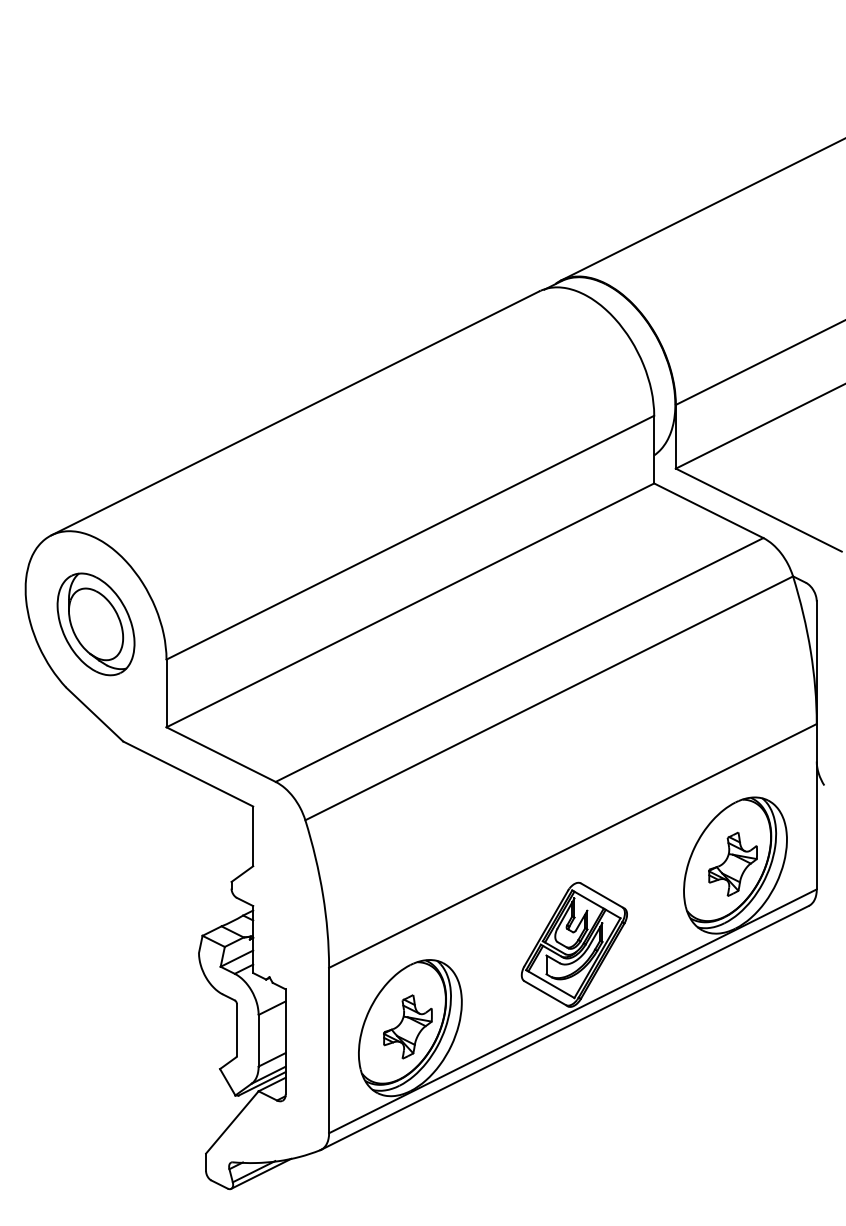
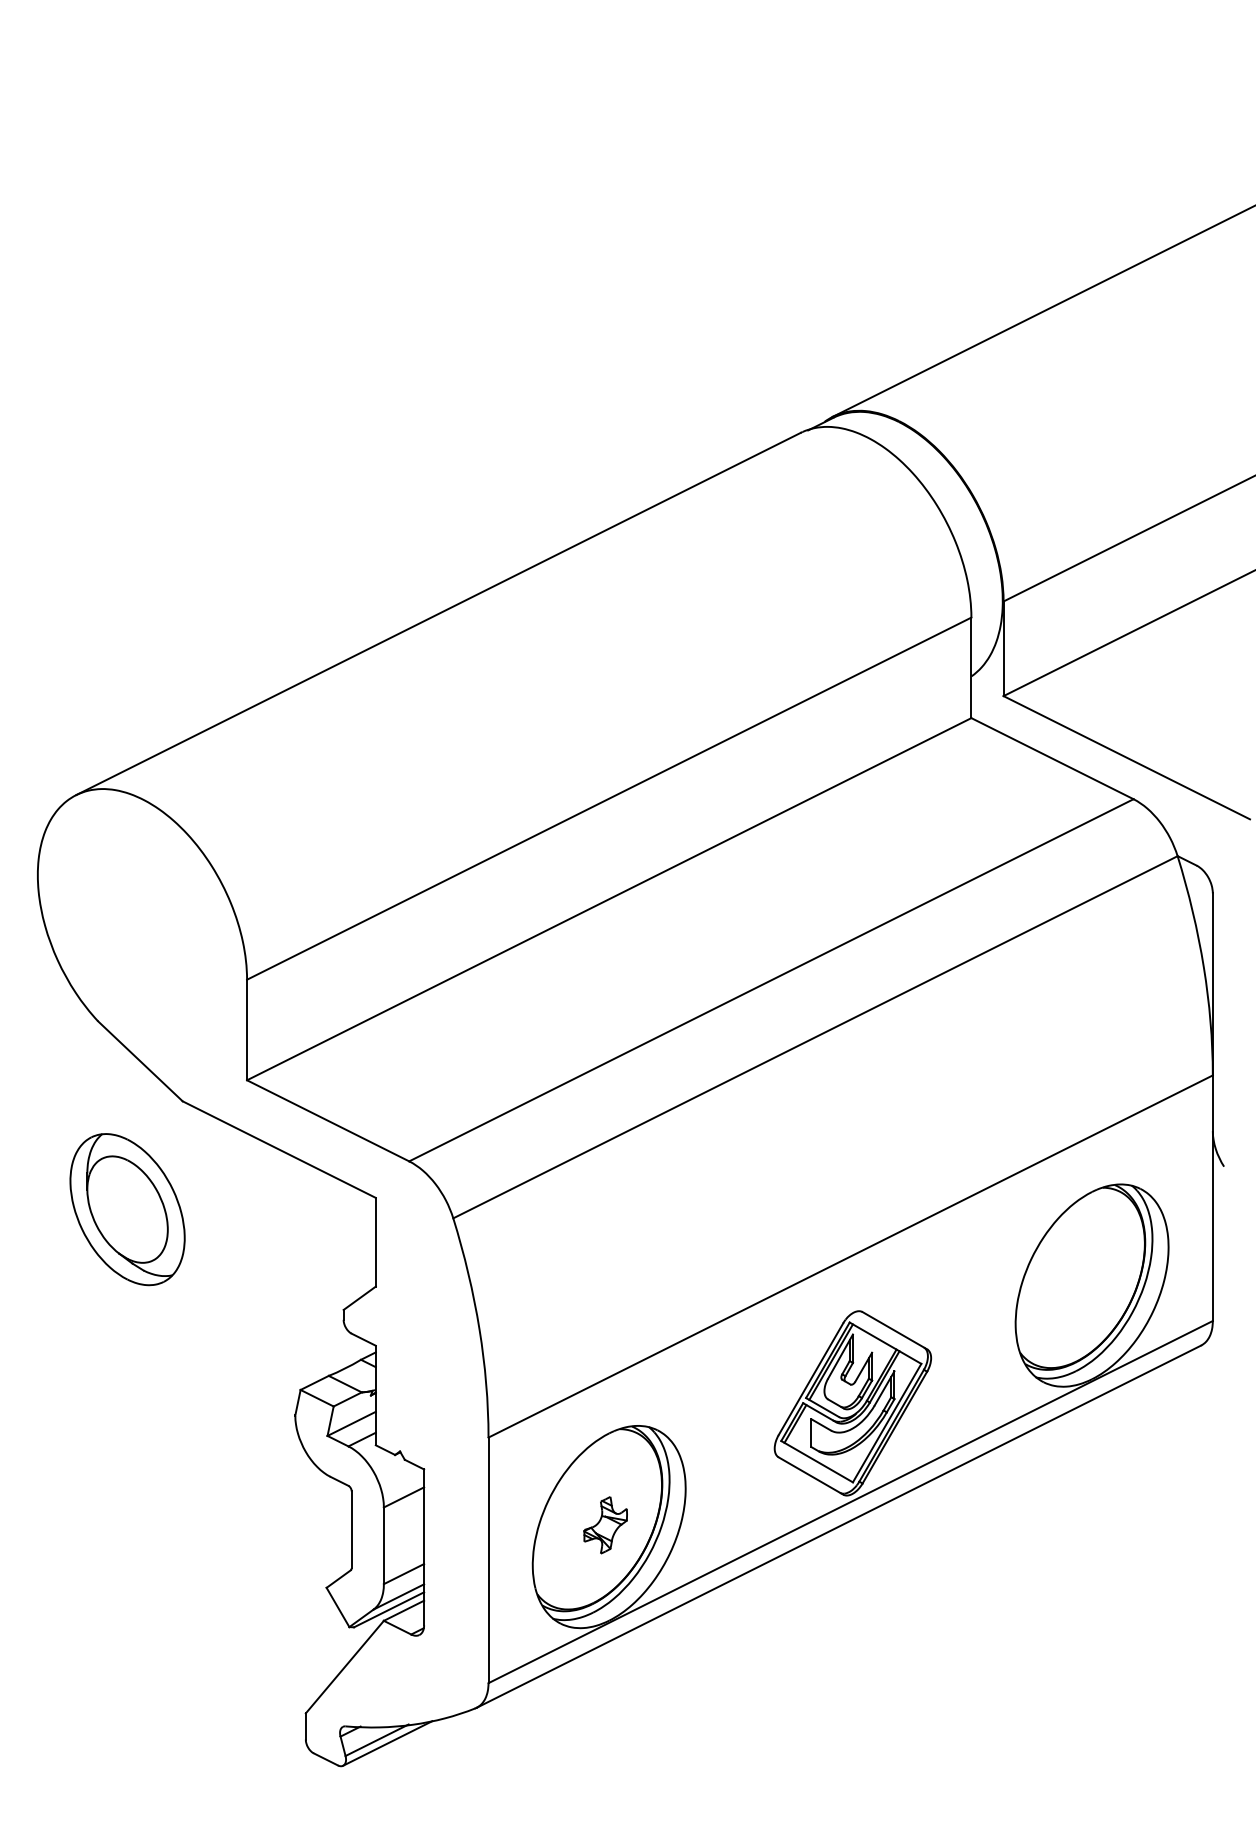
part: (95, 624) -> (126, 1209), moved
part: (732, 863) -> (1087, 1282), removed
part: (407, 1026) -> (604, 1524), size x0.6

